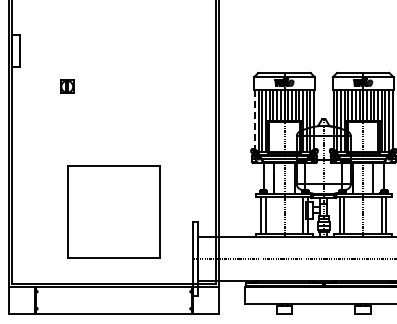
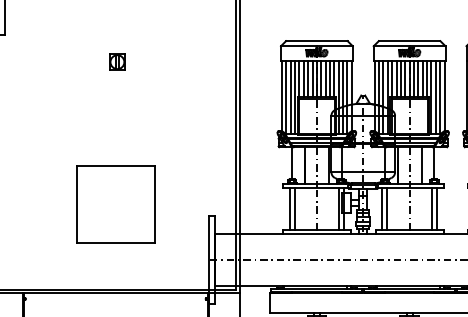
part: (67, 86) -> (117, 61), moved
line: (254, 120) -> (281, 97), dashed -> solid
part: (113, 211) -> (115, 204), size x0.71

